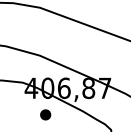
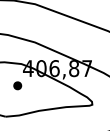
part: (45, 114) -> (17, 85), moved

